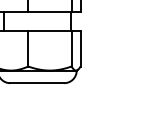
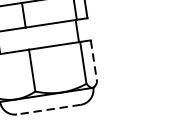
line: (80, 48) -> (93, 60), solid -> dashed
line: (37, 83) -> (49, 109), solid -> dashed

